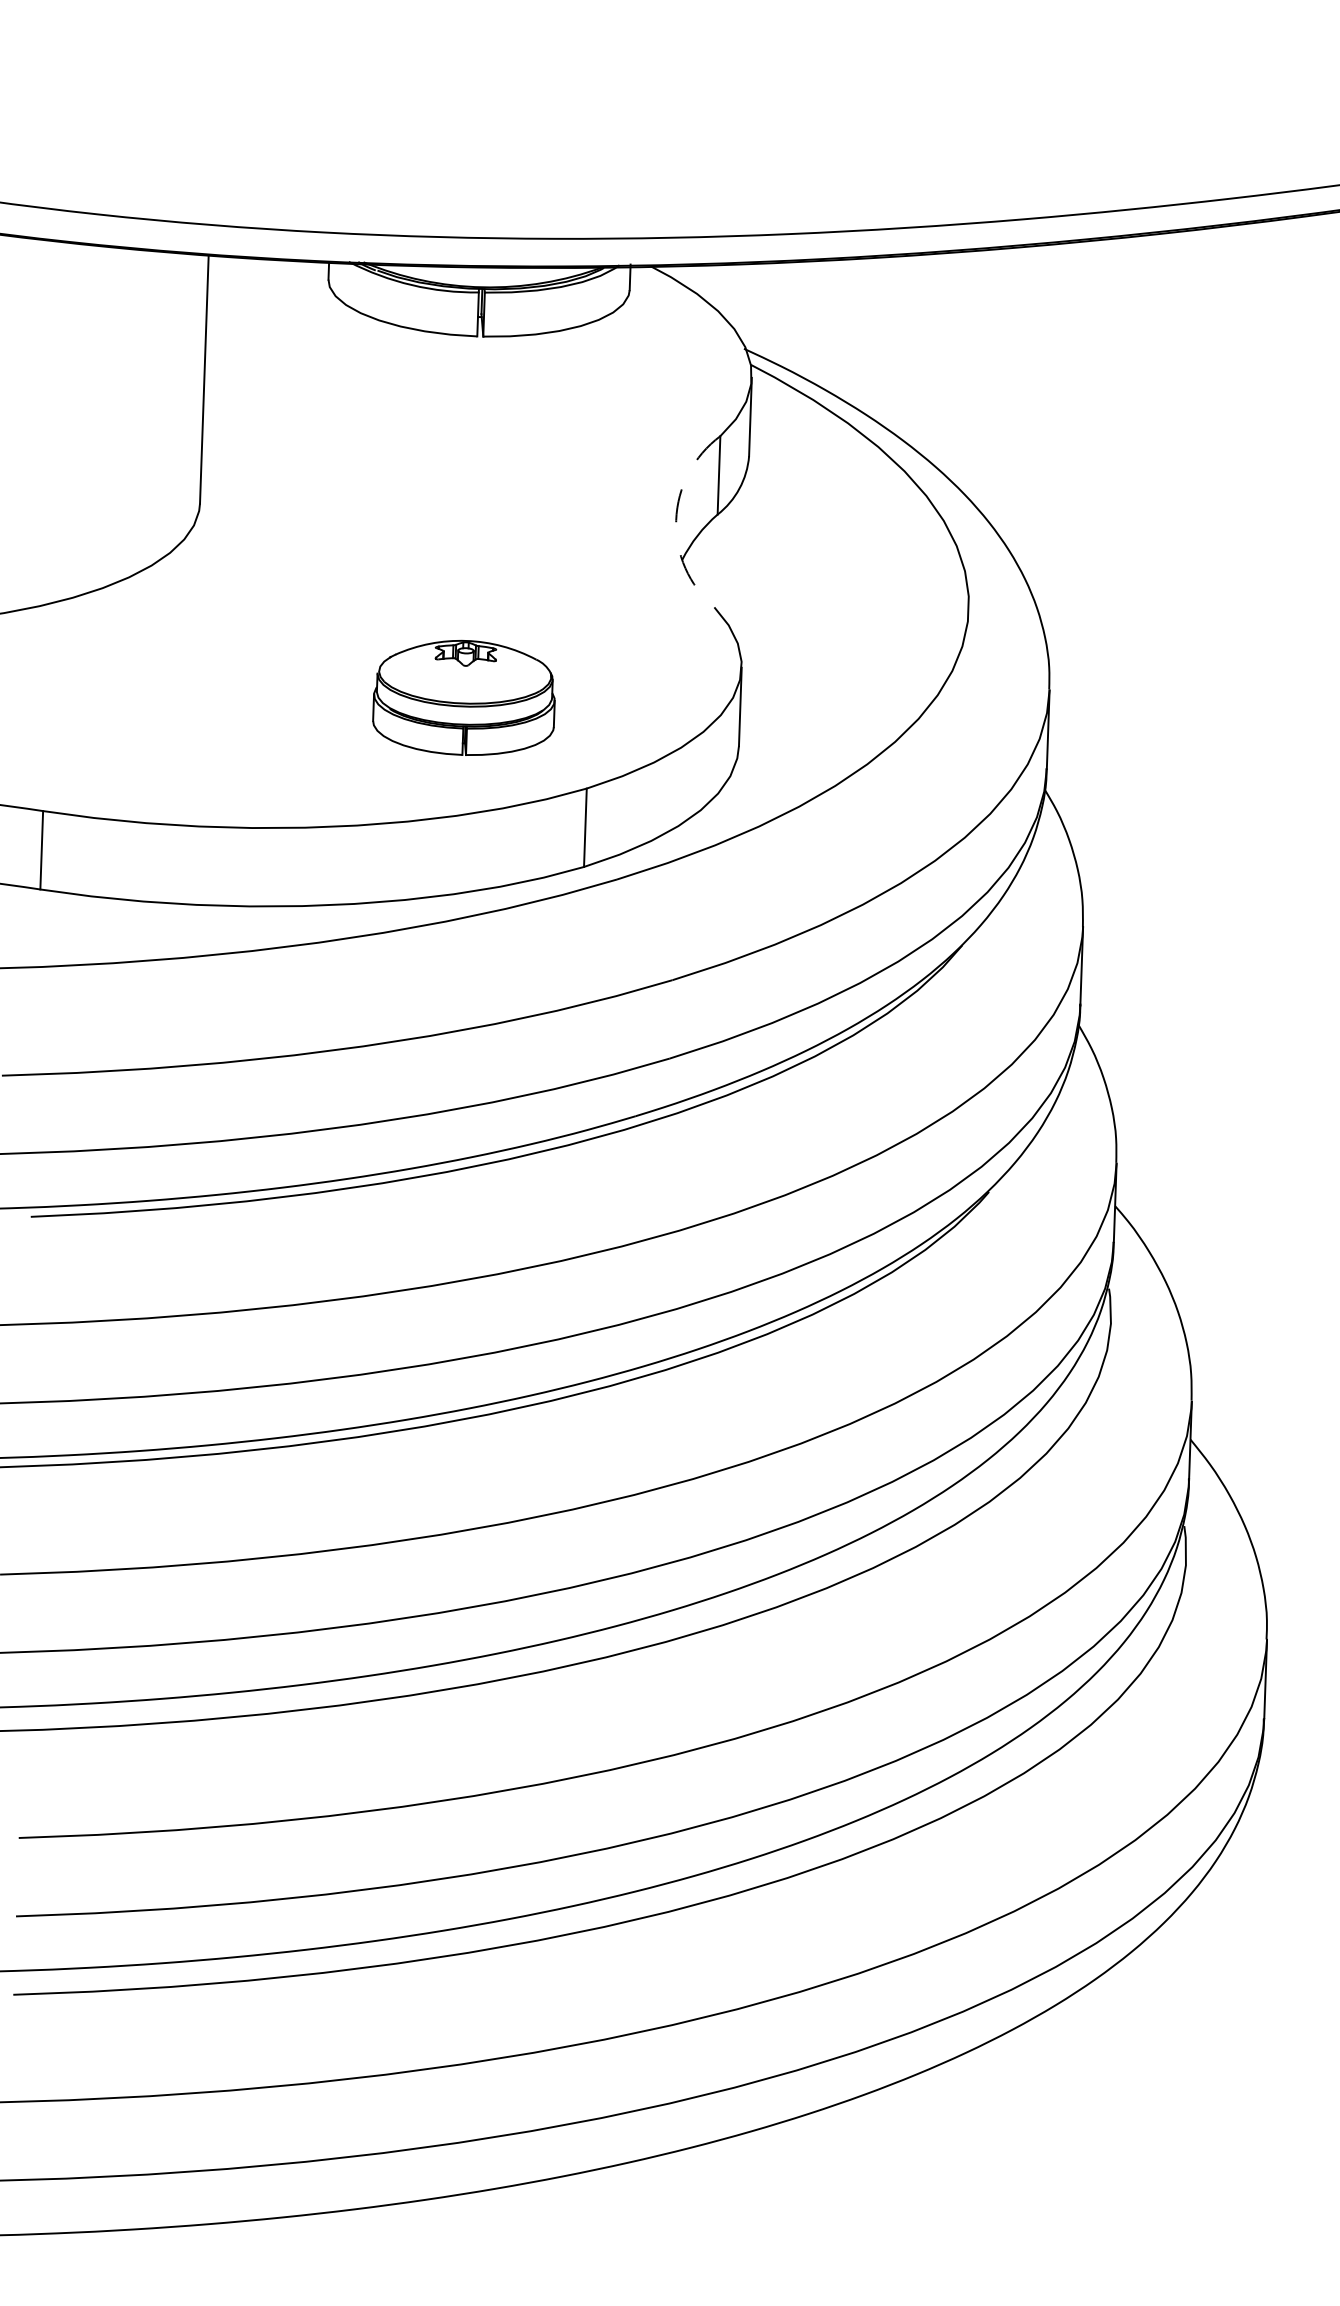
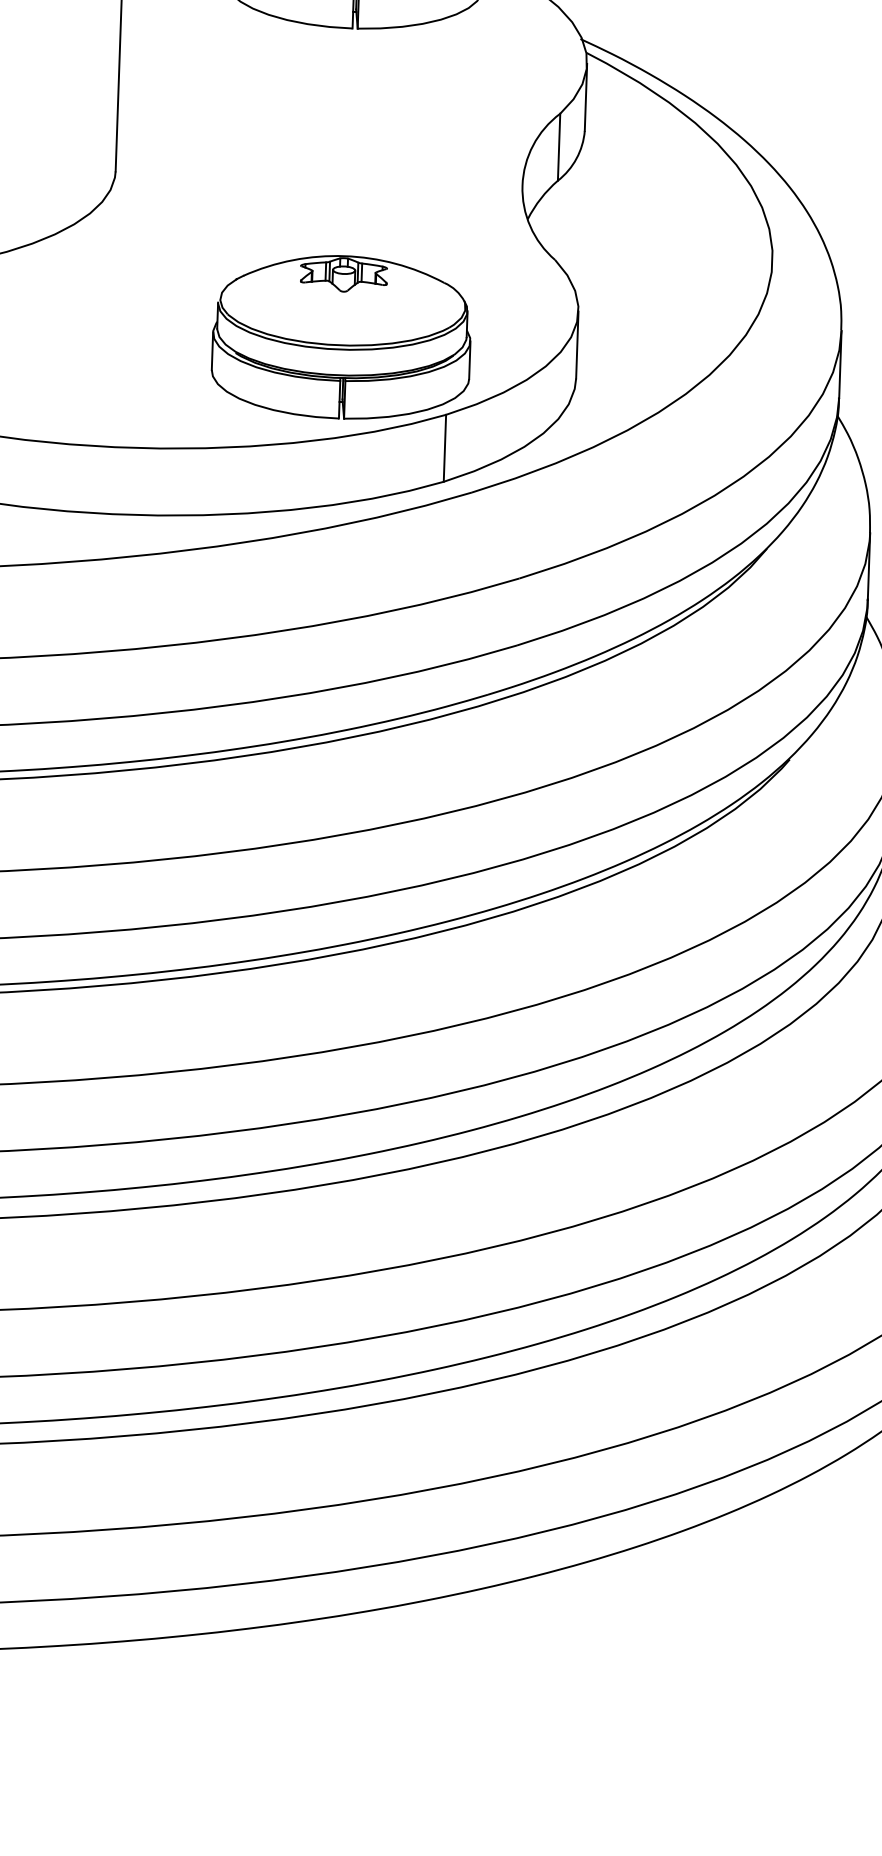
arc: (676, 520) -> (522, 185), dashed -> solid
part: (463, 697) -> (340, 337), size x1.67

